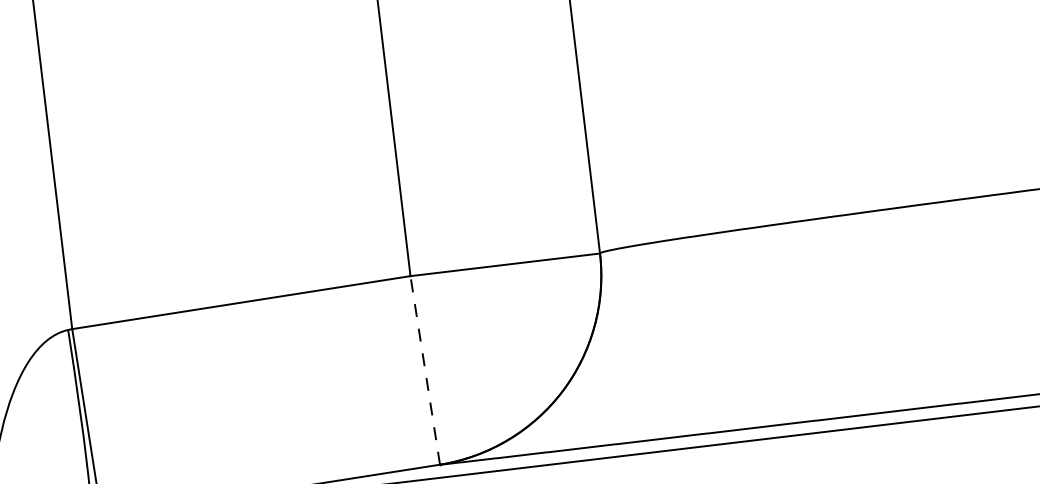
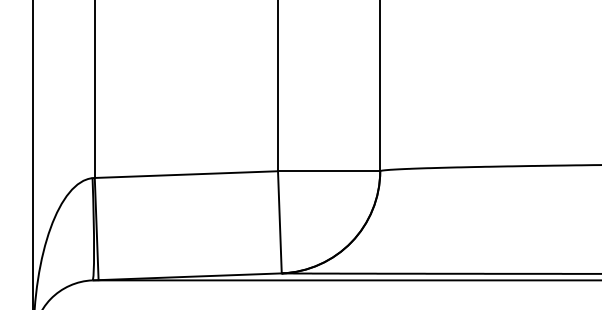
line: (424, 368) -> (279, 221), dashed -> solid

